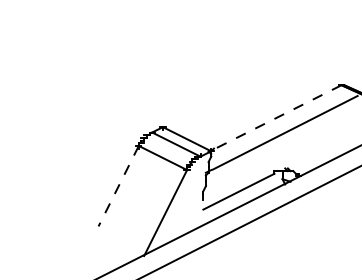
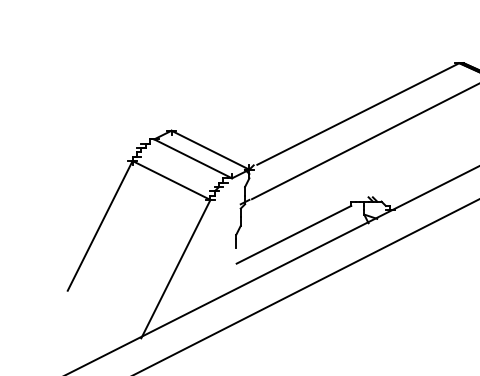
line: (278, 116) -> (357, 113), dashed -> solid
line: (118, 186) -> (99, 226), dashed -> solid

